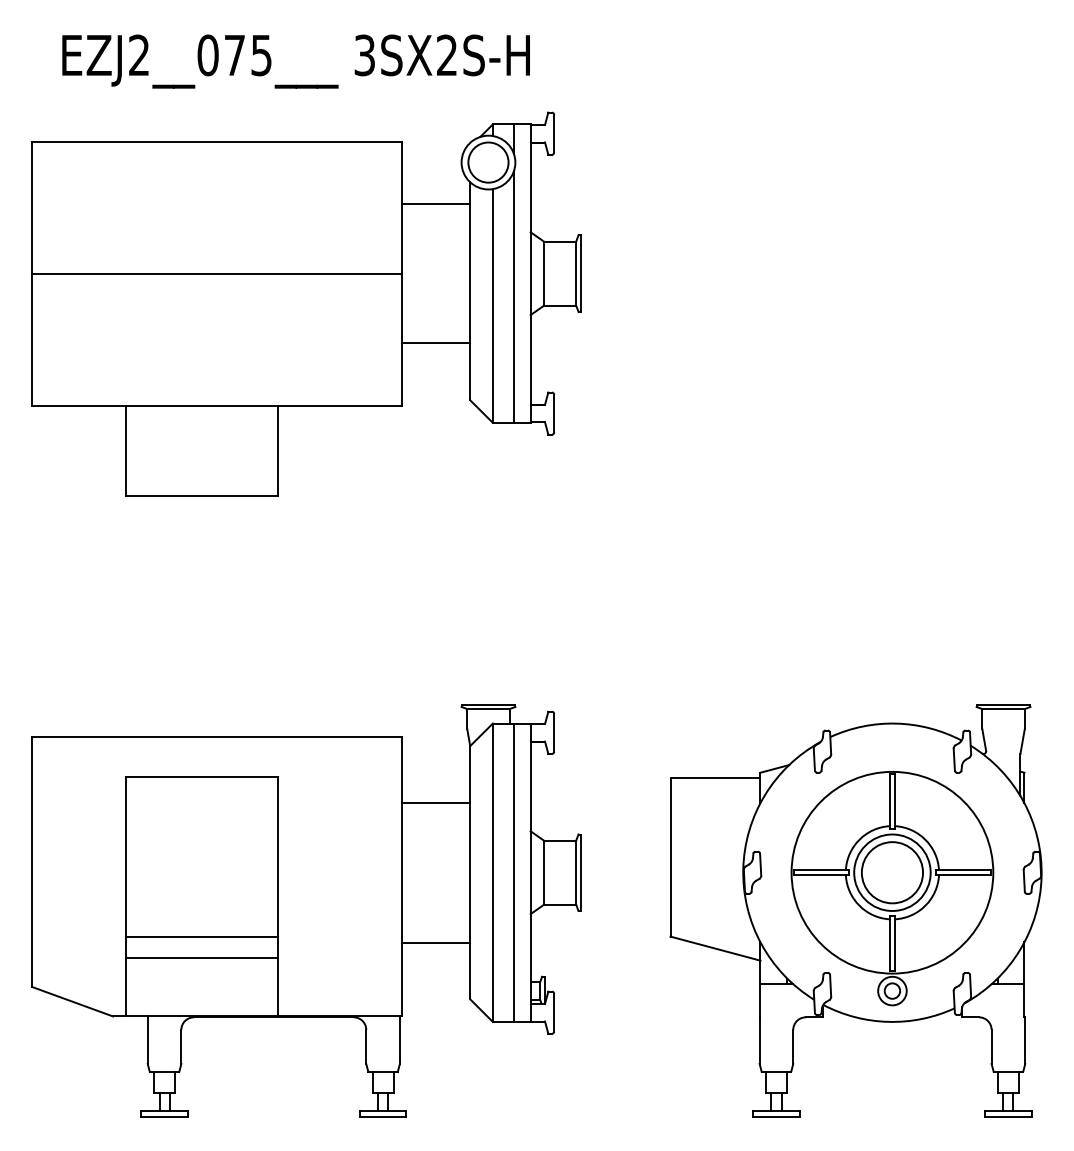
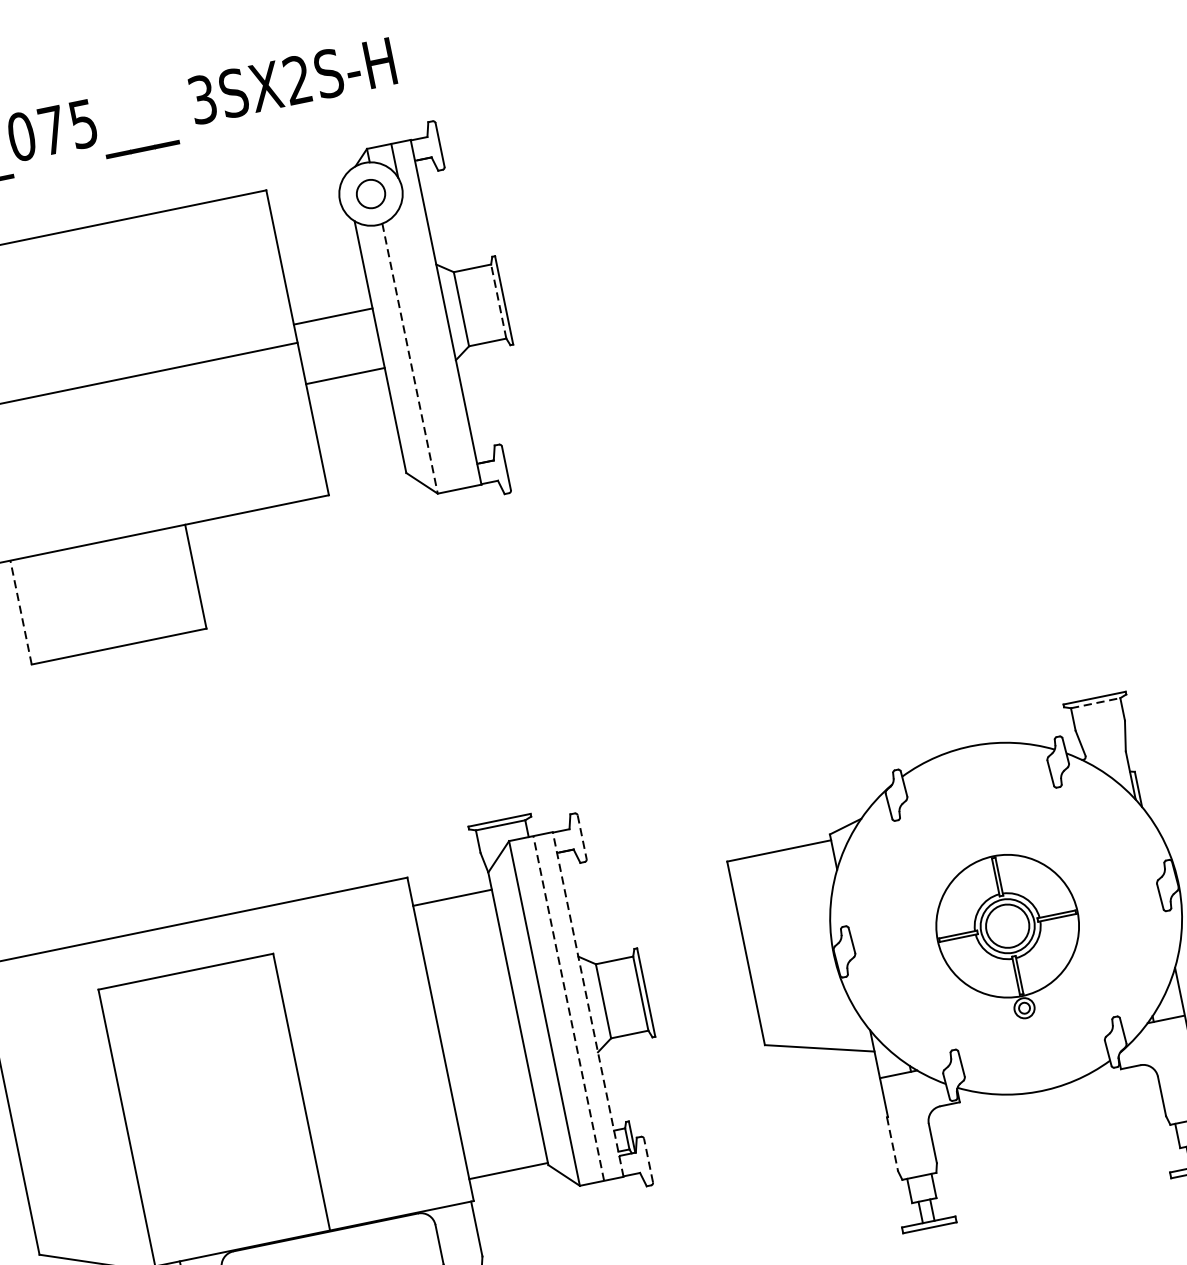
circle: (488, 162) -> (371, 193), size x0.6
line: (436, 203) -> (333, 316), moved
line: (576, 273) -> (499, 301), solid -> dashed
line: (513, 296) -> (431, 342), removed
line: (492, 305) -> (409, 358), solid -> dashed
line: (436, 343) -> (345, 376), moved
line: (126, 450) -> (21, 612), solid -> dashed
line: (1004, 709) -> (1096, 703), solid -> dashed
line: (554, 732) -> (582, 836), solid -> dashed
line: (436, 802) -> (452, 897), moved
line: (513, 872) -> (568, 1008), solid -> dashed
line: (530, 872) -> (587, 1004), solid -> dashed
part: (892, 888) -> (1009, 936), size x0.6
line: (201, 936) -> (222, 1156), removed
line: (436, 942) -> (508, 1170), moved
line: (201, 957) -> (227, 1180), removed
line: (554, 1012) -> (648, 1160), solid -> dashed
line: (759, 1041) -> (892, 1145), solid -> dashed

